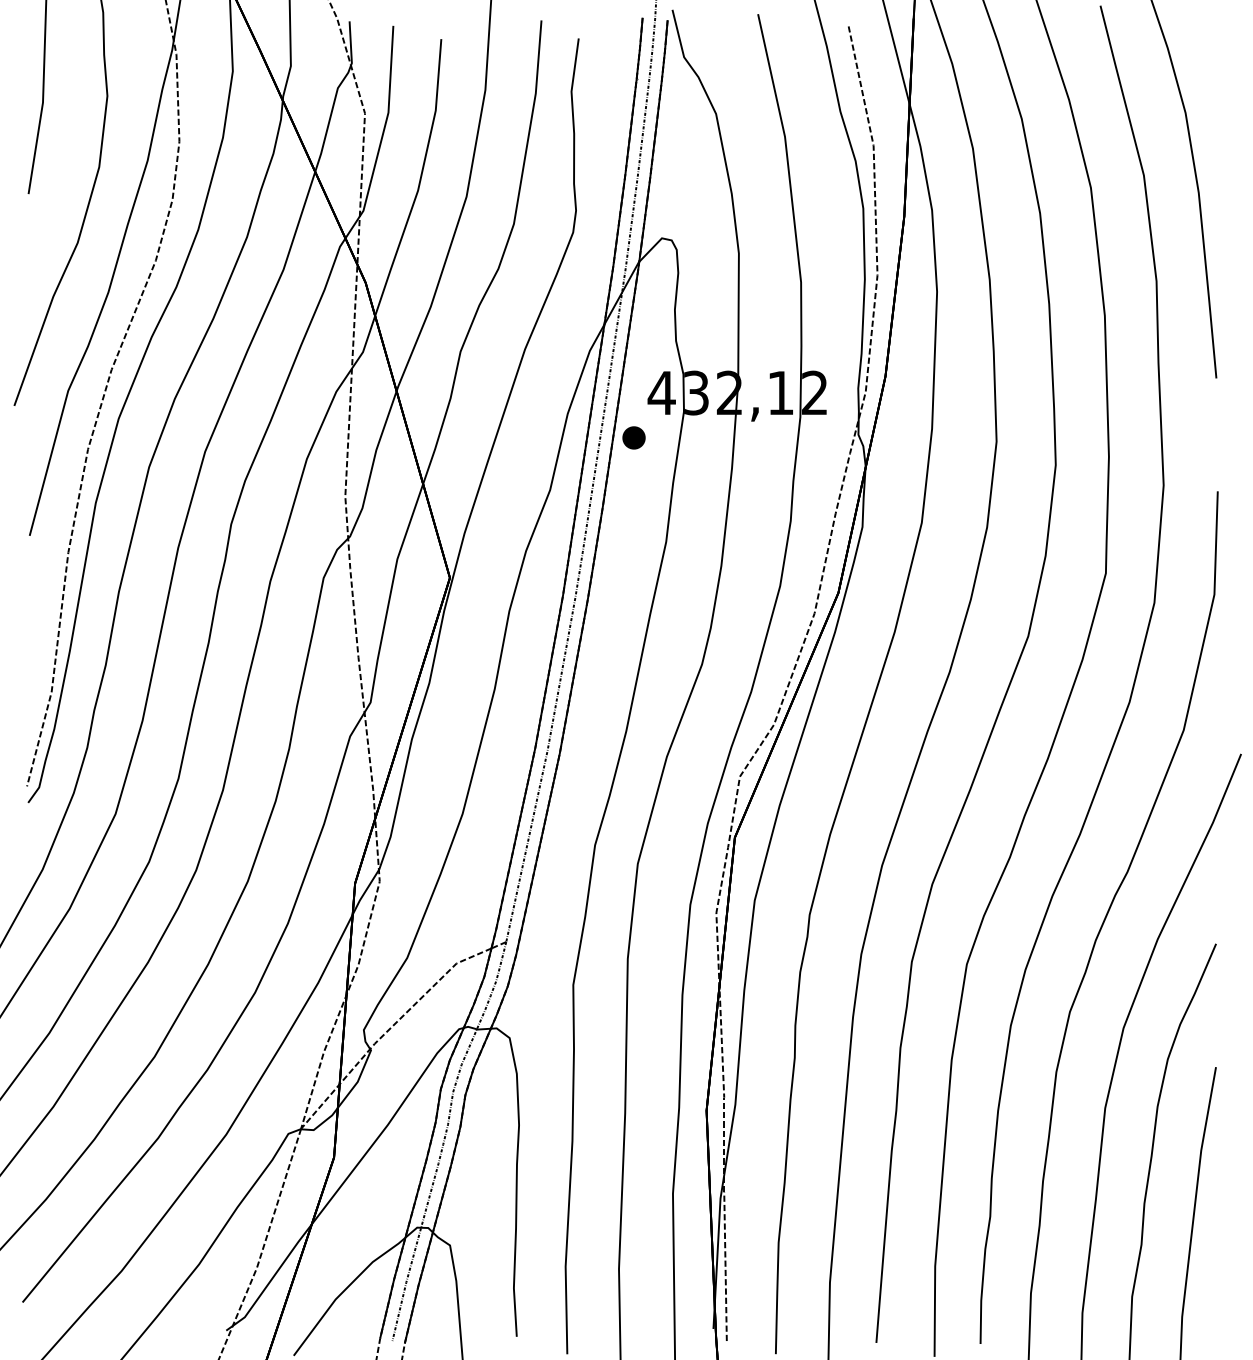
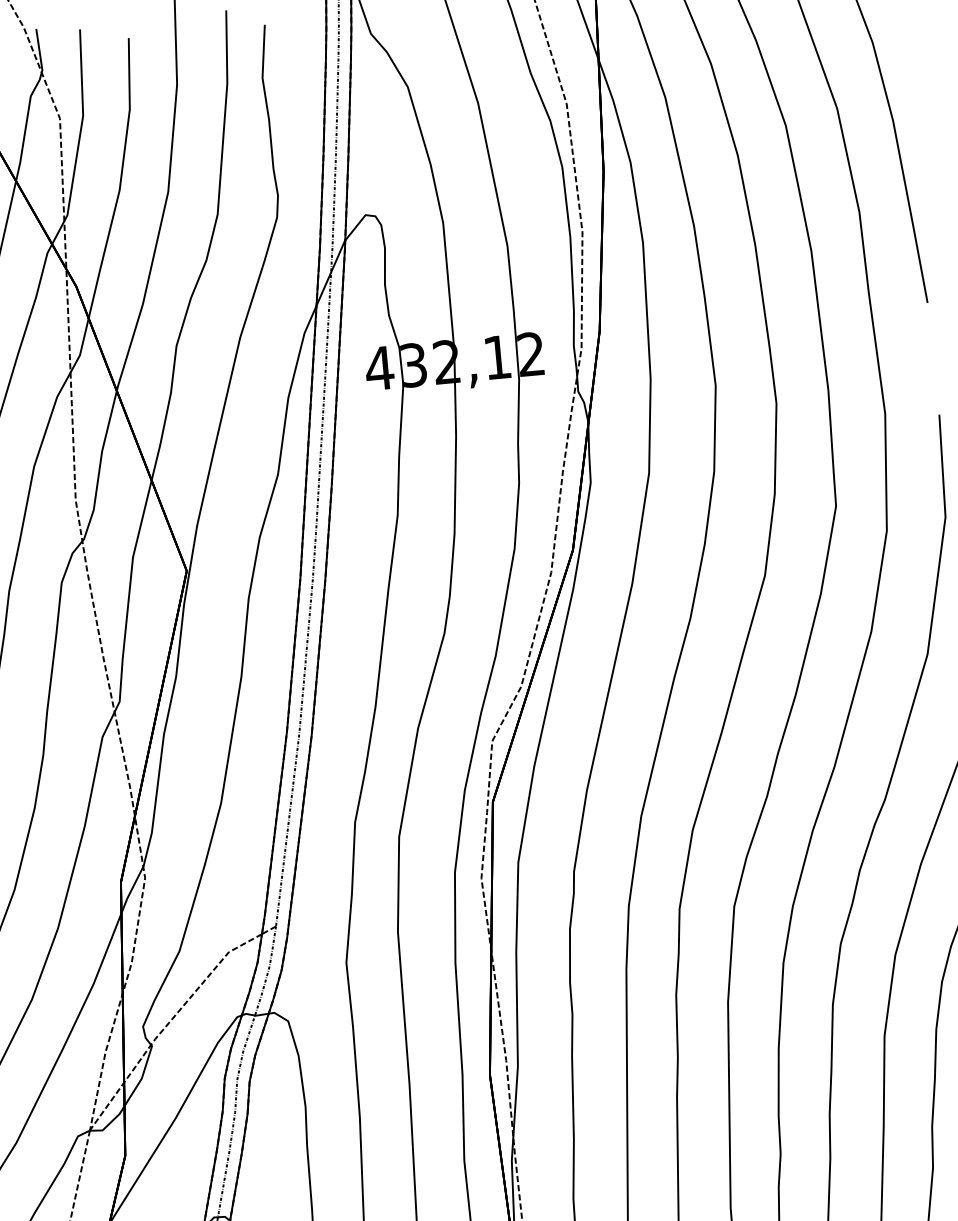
part: (633, 437) -> (355, 415), removed

